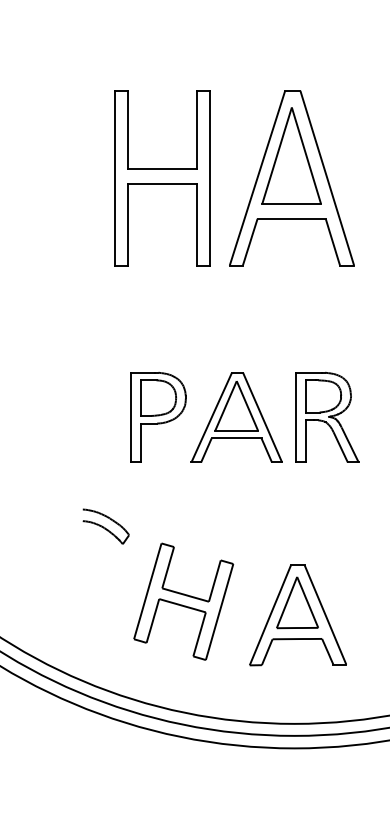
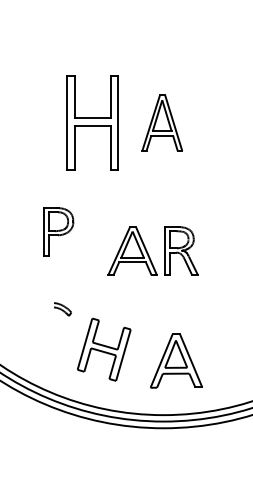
part: (292, 177) -> (162, 122), size x0.6
part: (158, 416) -> (58, 231), moved
part: (105, 526) -> (62, 309), size x0.7
part: (298, 614) -> (176, 360), moved

